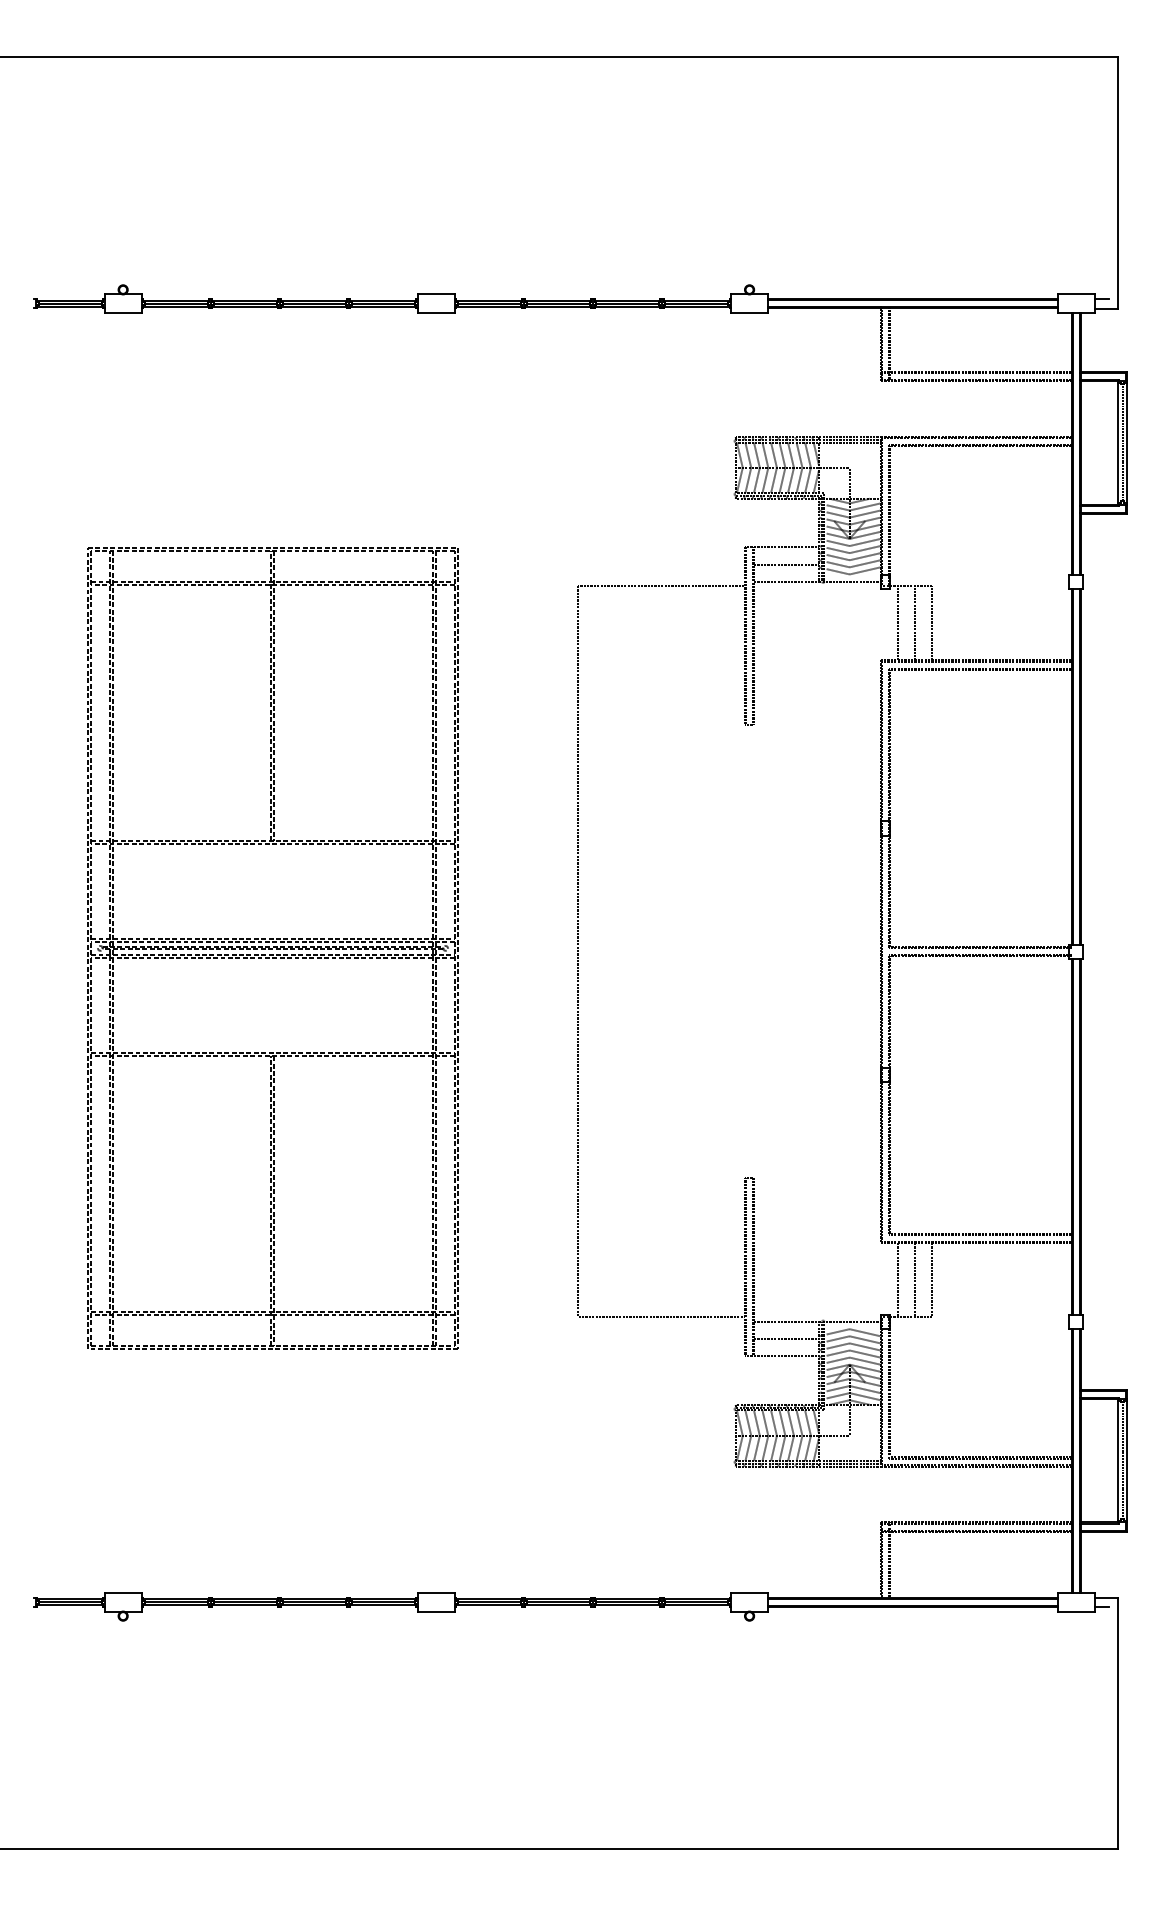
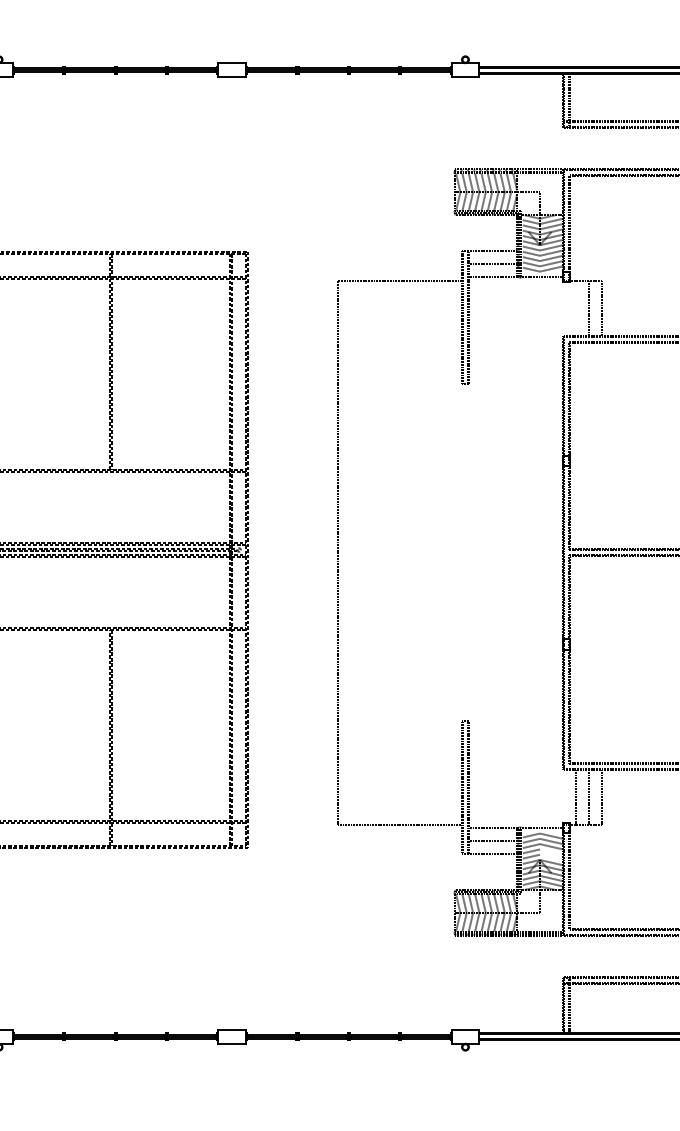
line: (897, 623) -> (575, 308), removed
line: (864, 1353) -> (551, 851), removed
line: (864, 1360) -> (551, 856), removed

